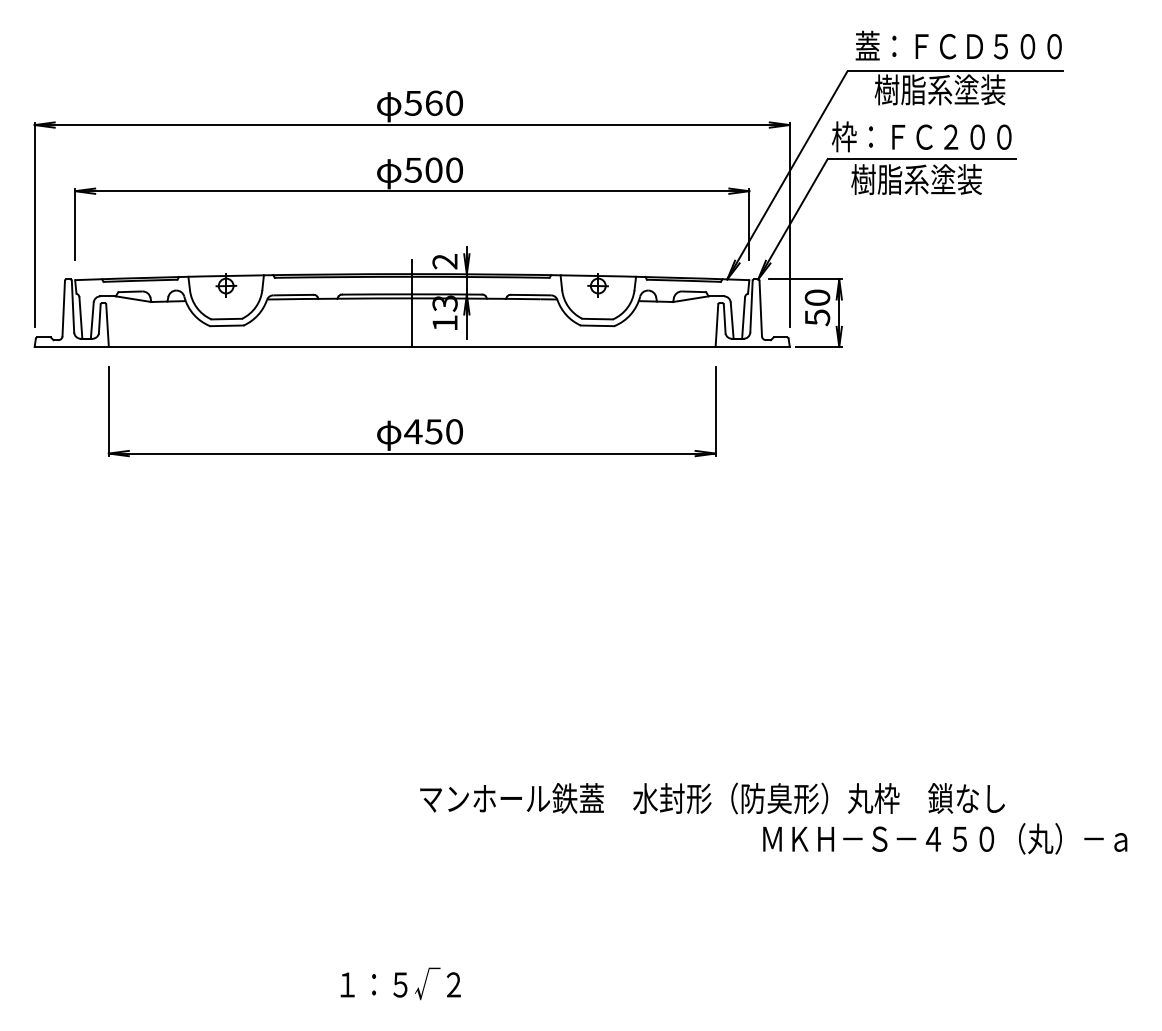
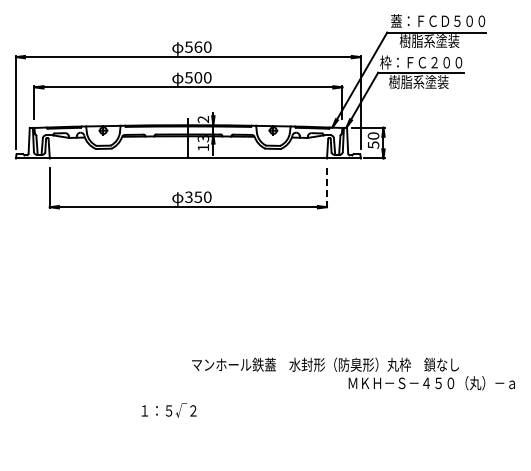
line: (716, 412) -> (327, 188), solid -> dashed
text: (412, 430) -> (188, 196), 450 -> 350
text: (399, 983) -> (168, 410), moved

